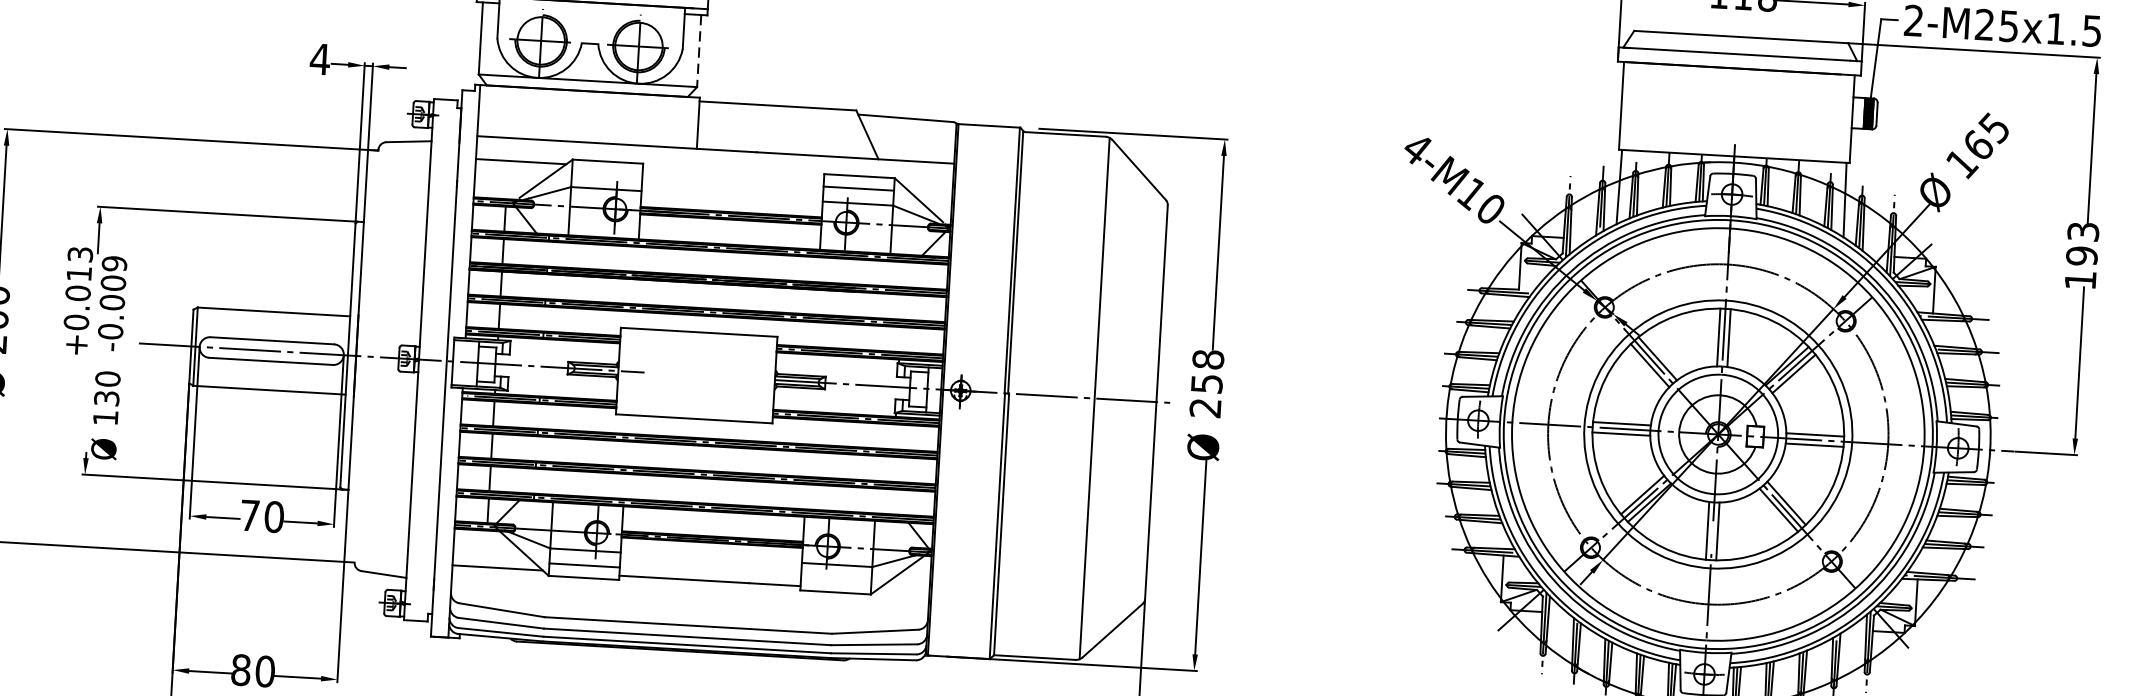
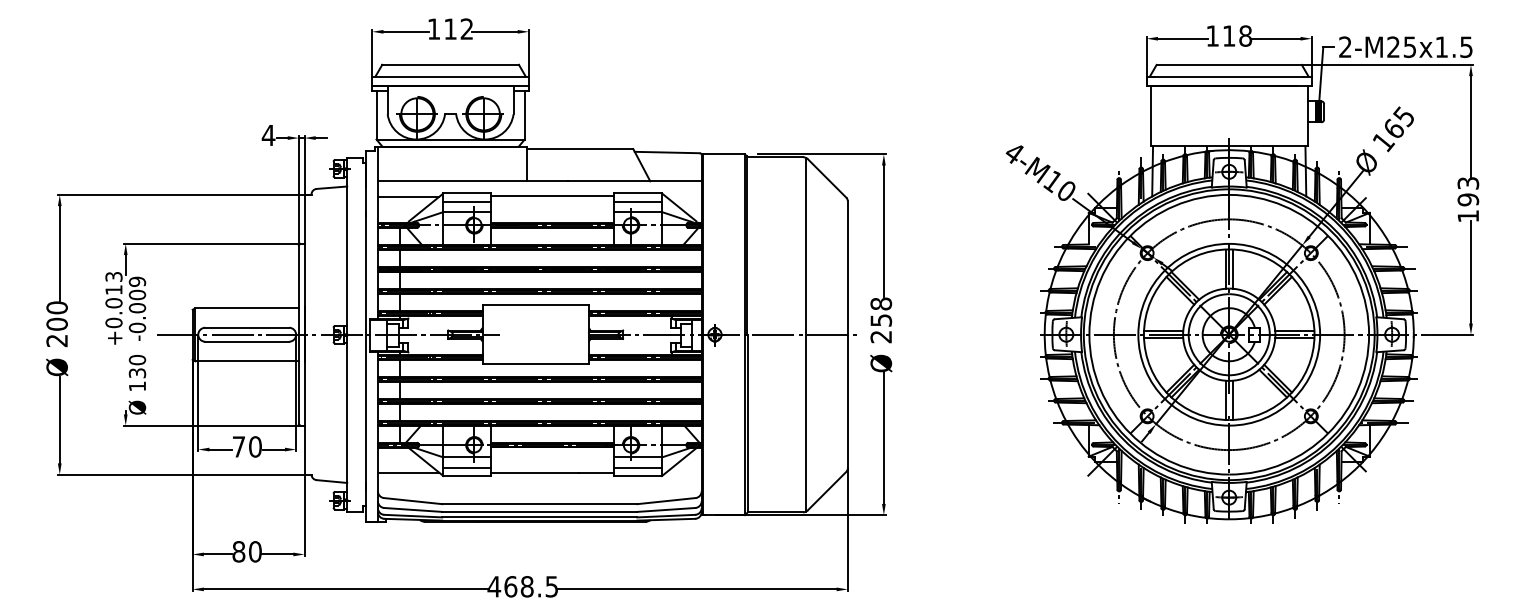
line: (698, 51) -> (524, 115), dashed -> solid
line: (607, 173) -> (467, 201), added
line: (733, 173) -> (552, 196), added
line: (836, 579) -> (638, 467), added

